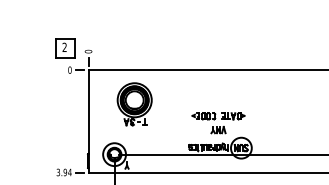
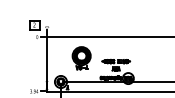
part: (134, 104) -> (81, 58), moved

